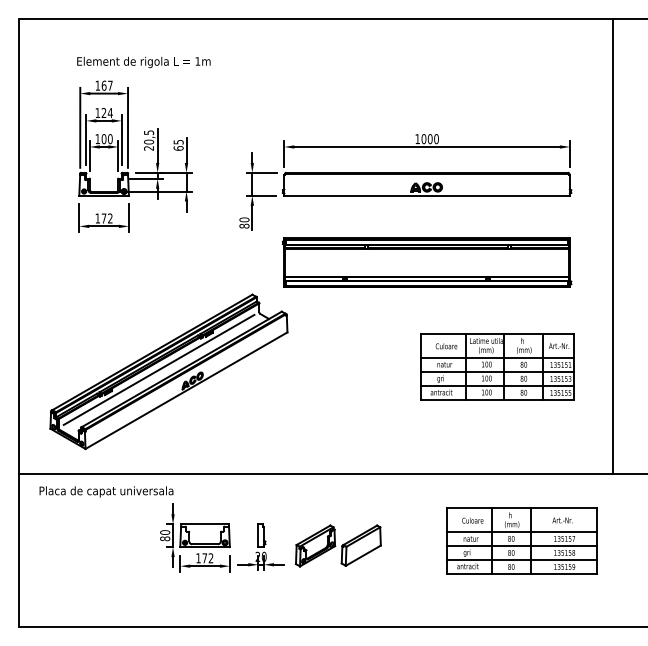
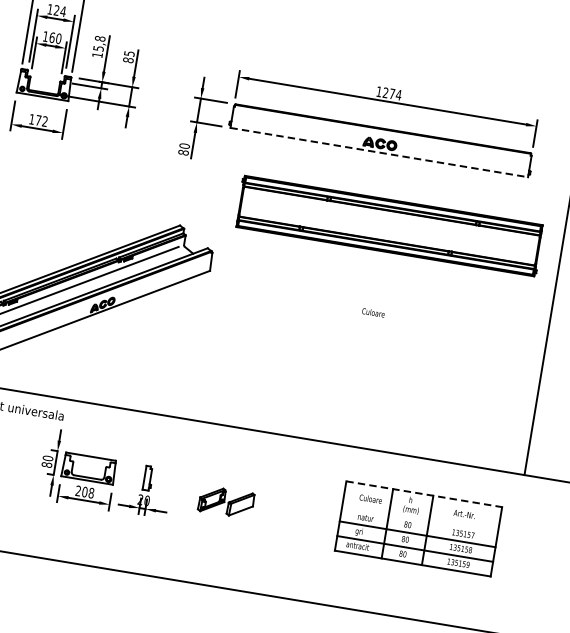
text: (104, 138) -> (52, 37), 100 -> 160
text: (430, 139) -> (392, 94), 1000 -> 1274
text: (149, 140) -> (99, 46), 20,5 -> 15,8
text: (178, 148) -> (128, 60), 65 -> 85
line: (427, 195) -> (379, 152), solid -> dashed
part: (426, 262) -> (388, 225), moved
part: (497, 366) -> (423, 342), removed
line: (521, 507) -> (423, 493), solid -> dashed
line: (521, 532) -> (419, 519), removed
part: (338, 545) -> (226, 501), size x0.6
text: (204, 558) -> (84, 492), 172 -> 208

